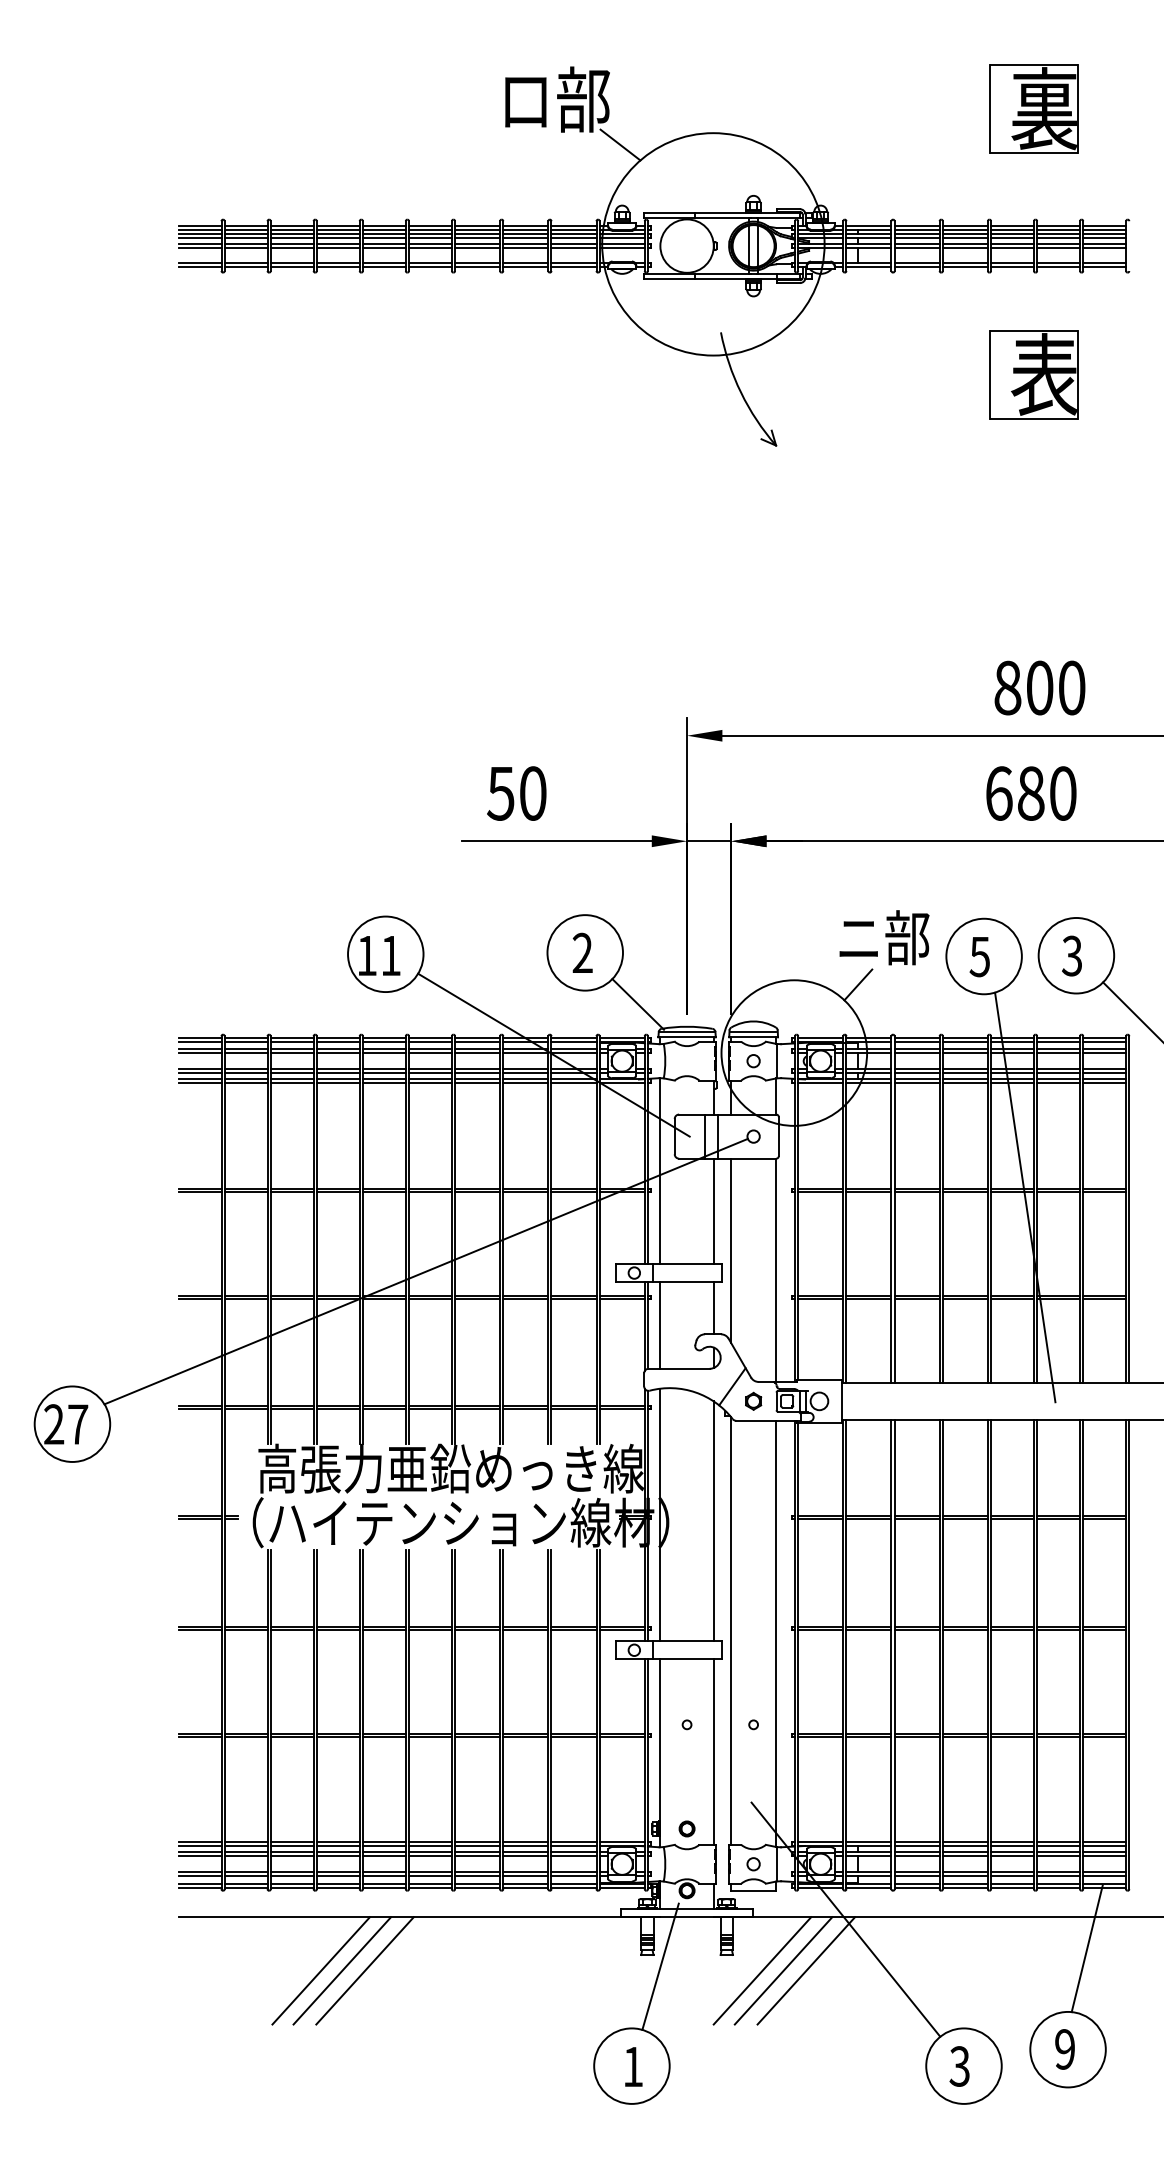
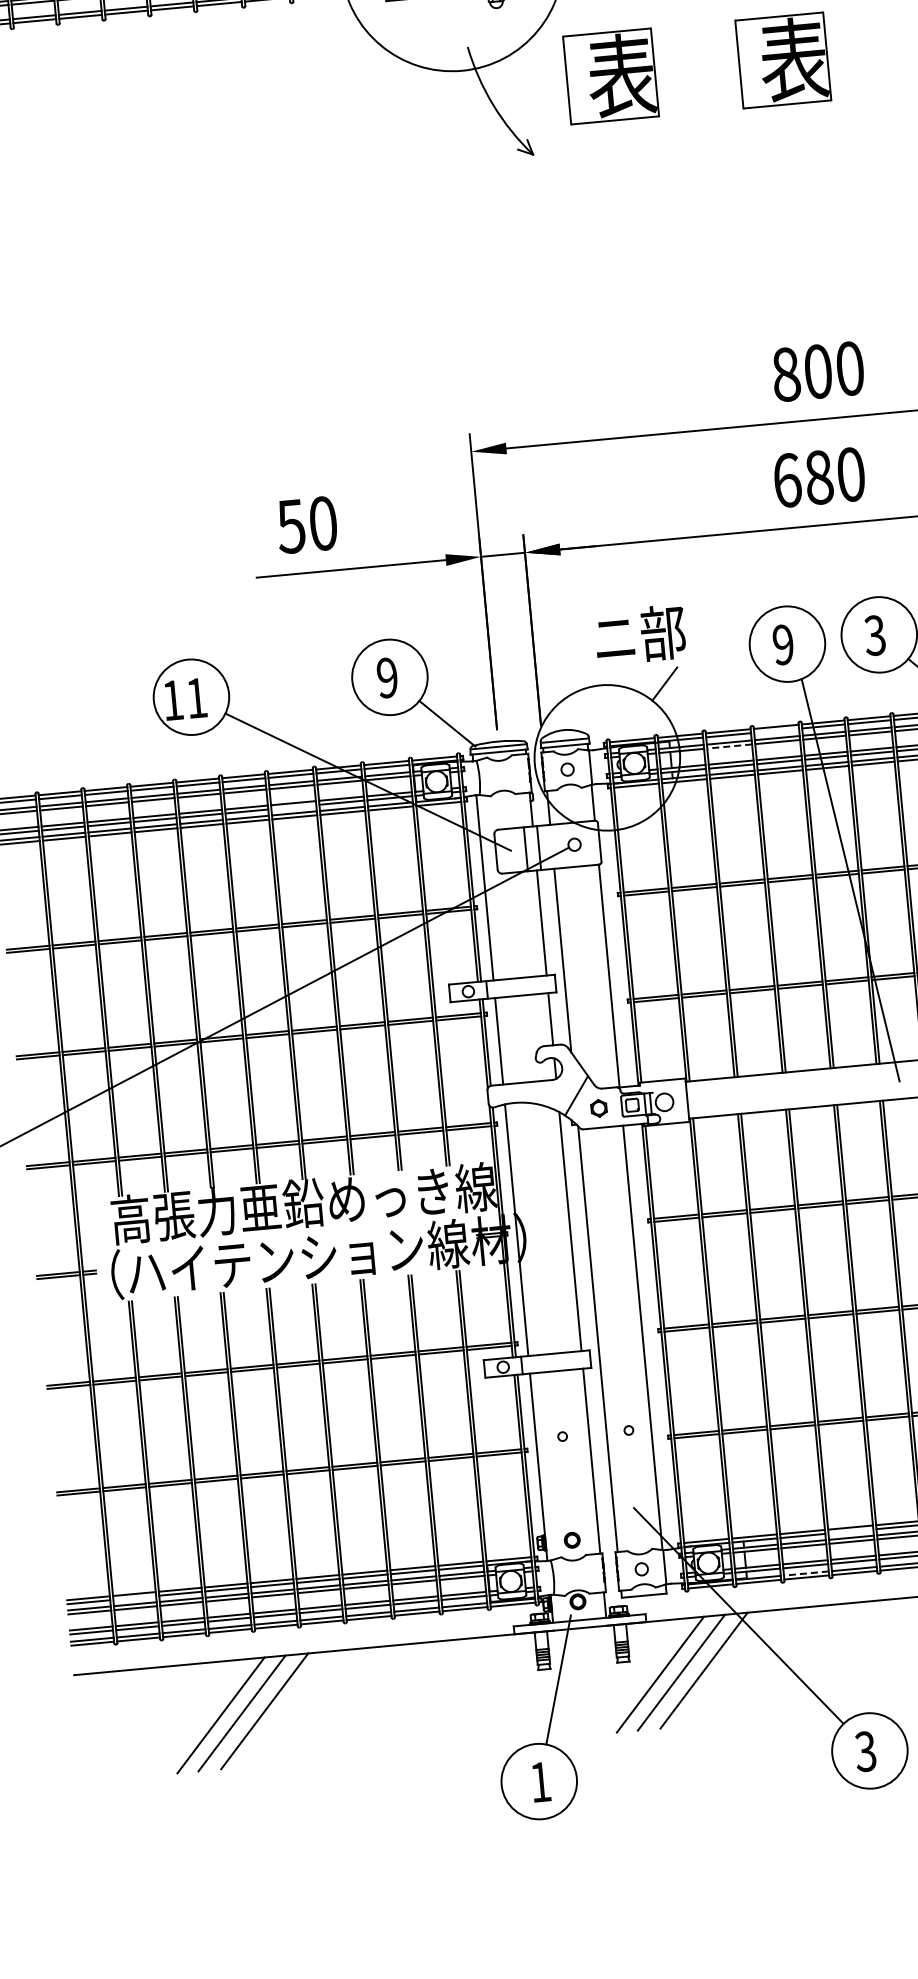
part: (860, 374) -> (610, 76), added
text: (884, 937) -> (640, 634), moved
text: (582, 953) -> (387, 678), 2 -> 9
text: (979, 956) -> (782, 644), 5 -> 9
line: (964, 1041) -> (775, 730), removed
line: (917, 1053) -> (730, 746), solid -> dashed
line: (477, 1073) -> (293, 807), removed
line: (245, 1845) -> (134, 1597), removed
line: (964, 1845) -> (850, 1531), removed
line: (917, 1883) -> (806, 1573), solid -> dashed

